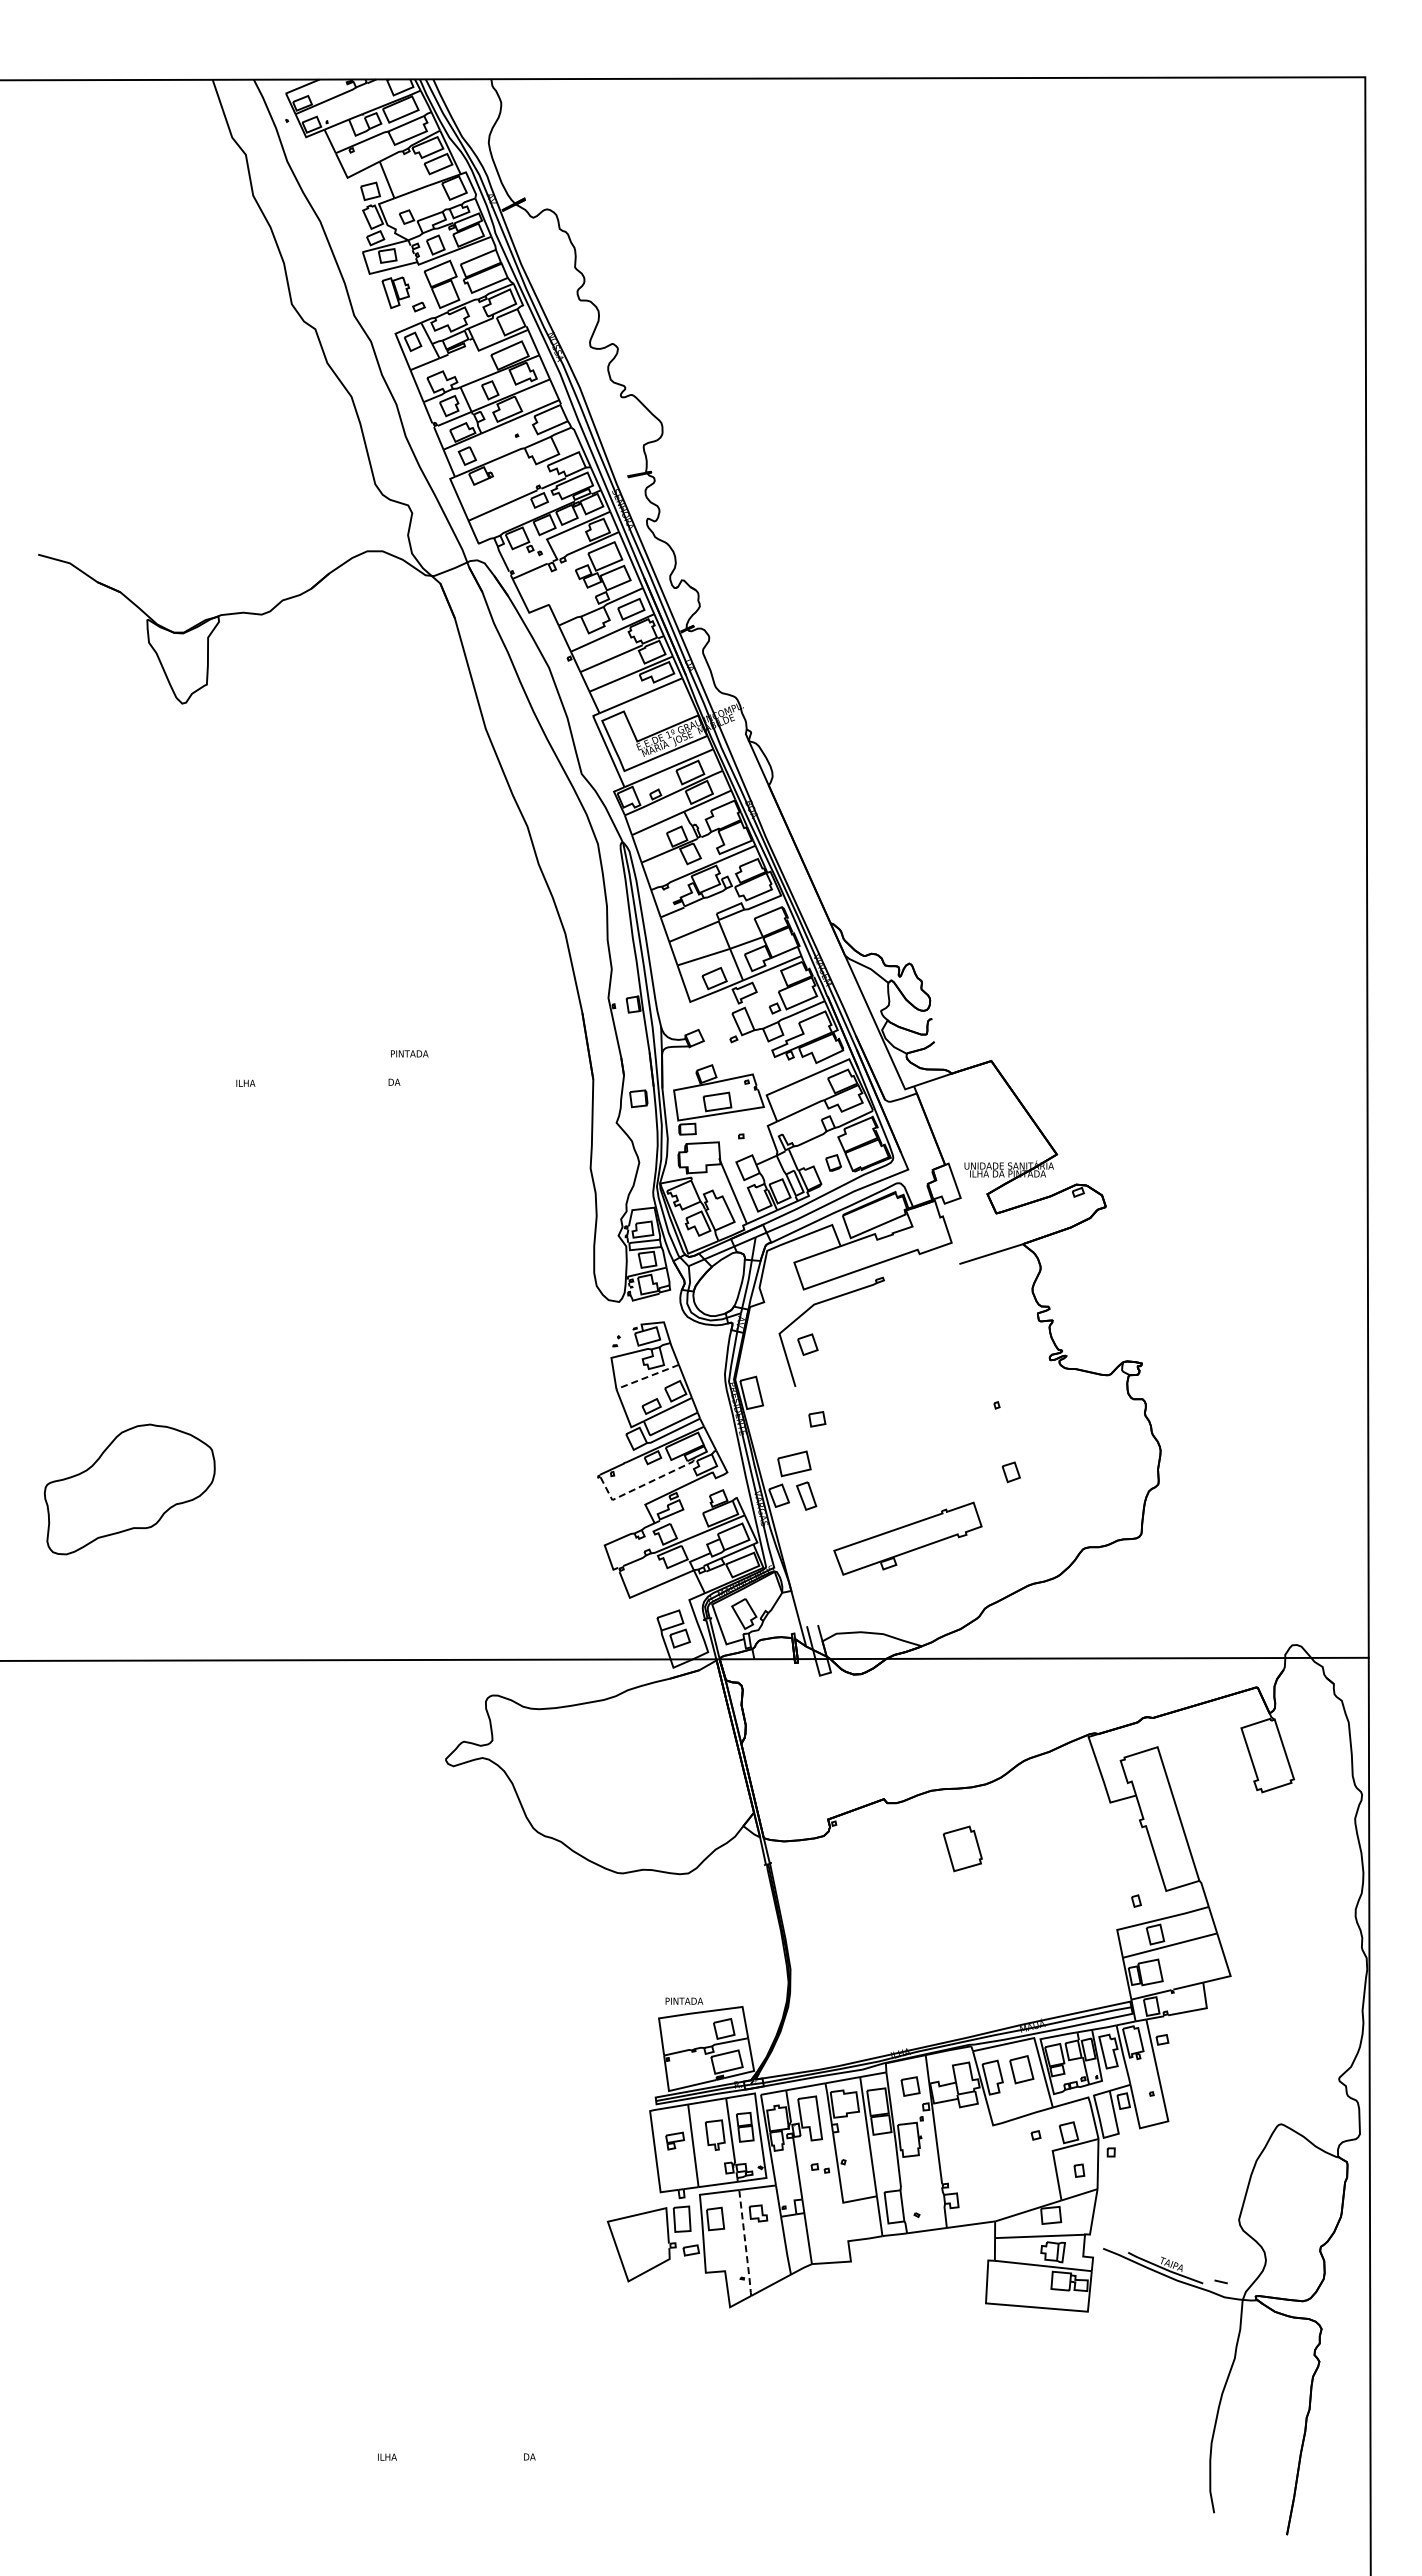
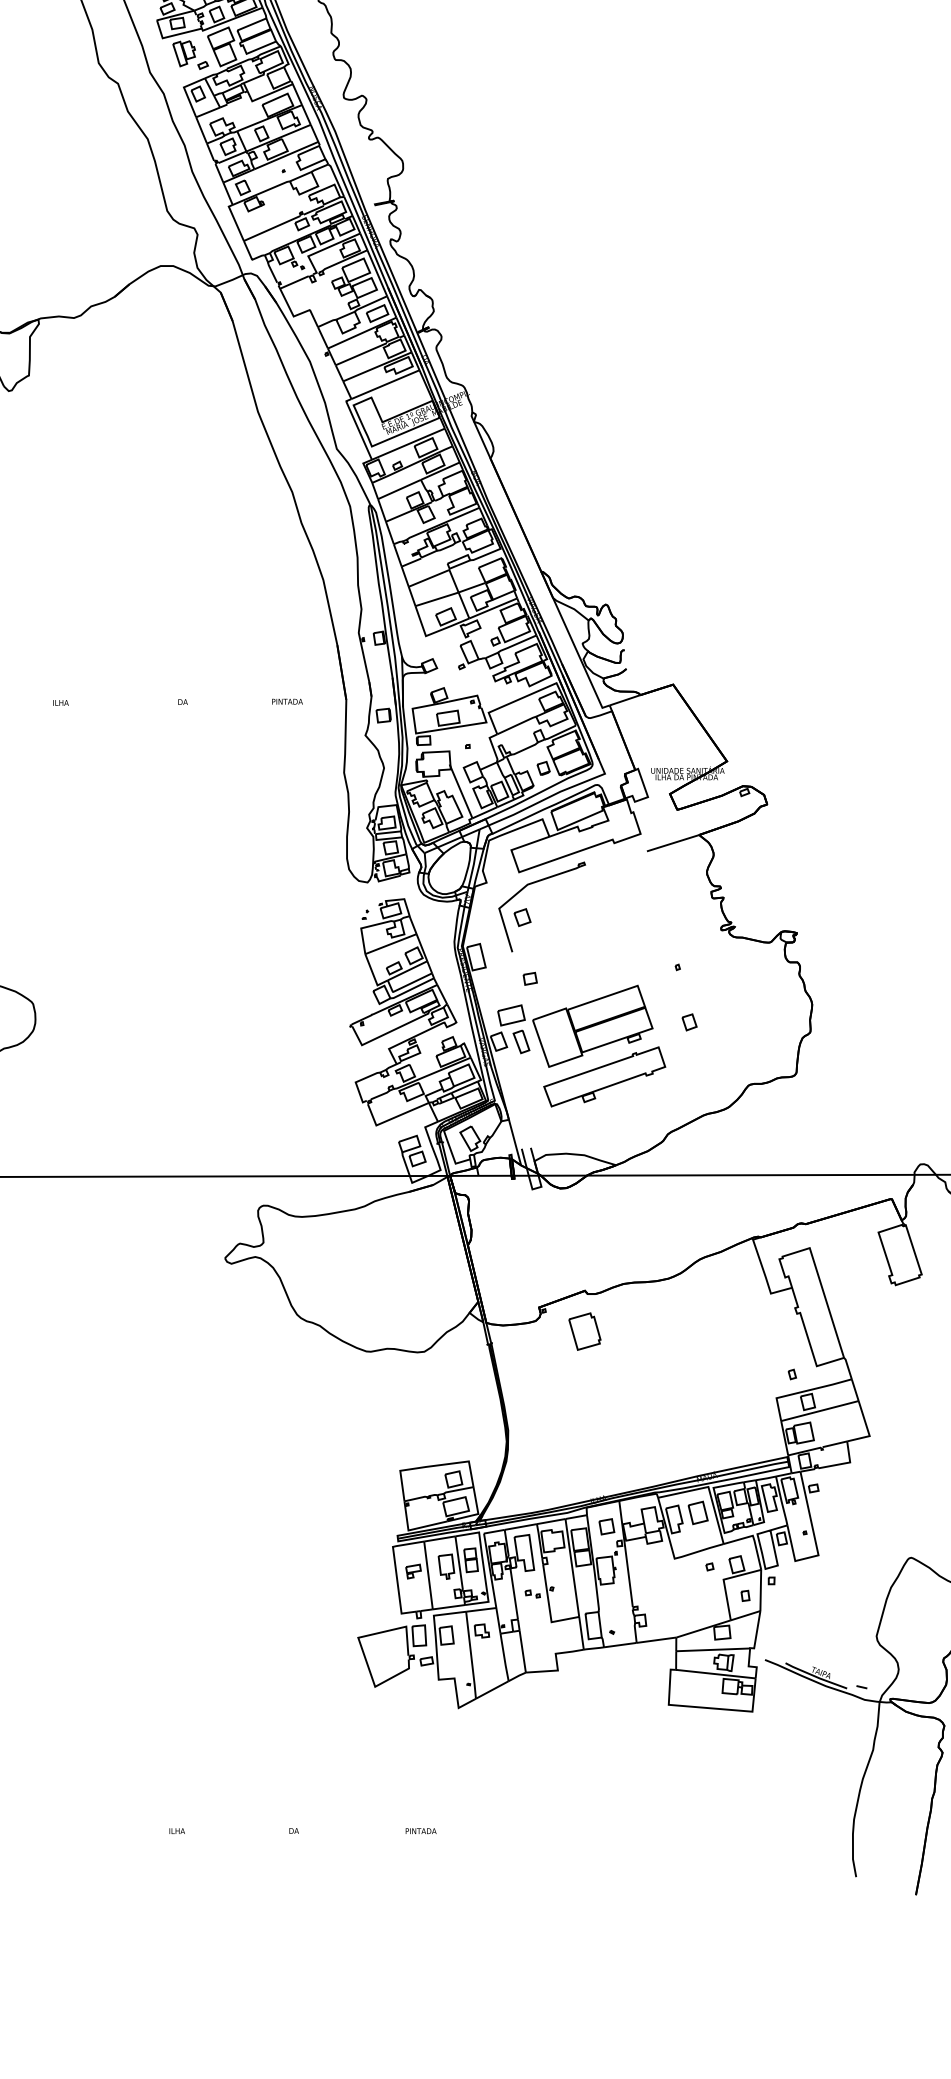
text: (409, 1053) -> (287, 701), moved
line: (648, 1376) -> (391, 943), dashed -> solid
part: (893, 1476) -> (592, 1025), added
line: (642, 1485) -> (386, 1033), dashed -> solid
part: (962, 1848) -> (584, 1331), moved
text: (684, 2000) -> (421, 1830), moved
line: (745, 2244) -> (471, 1656), dashed -> solid

